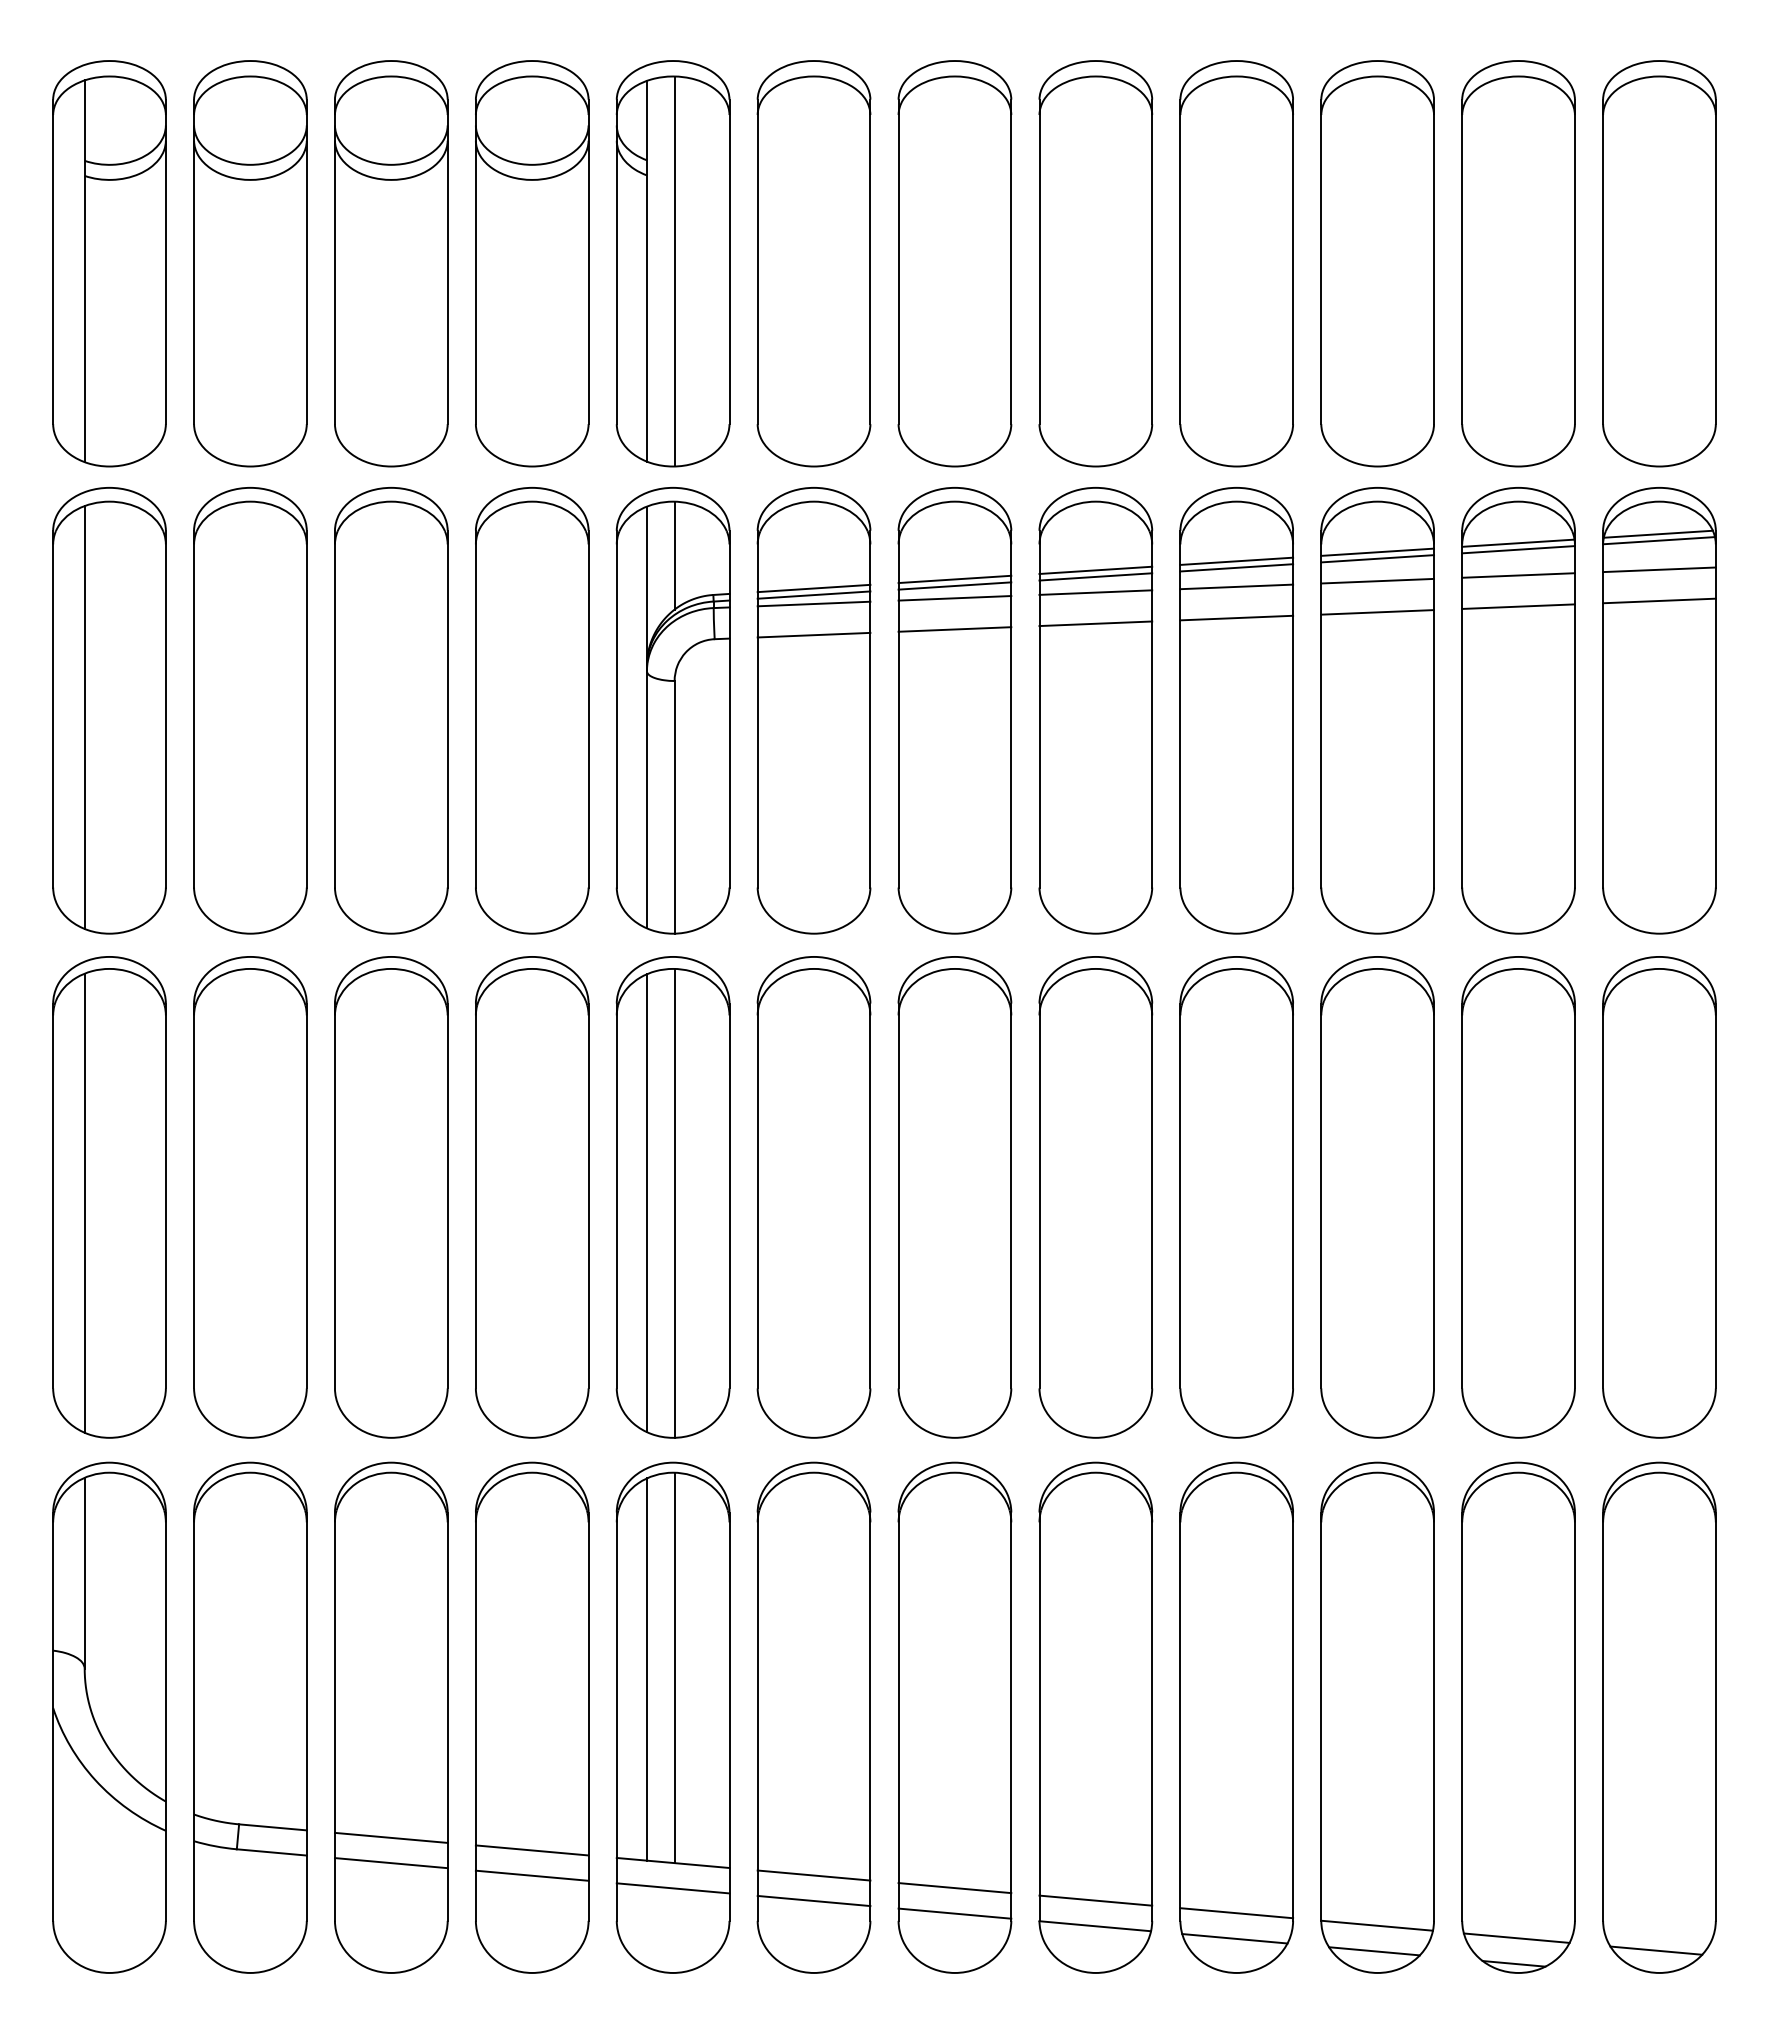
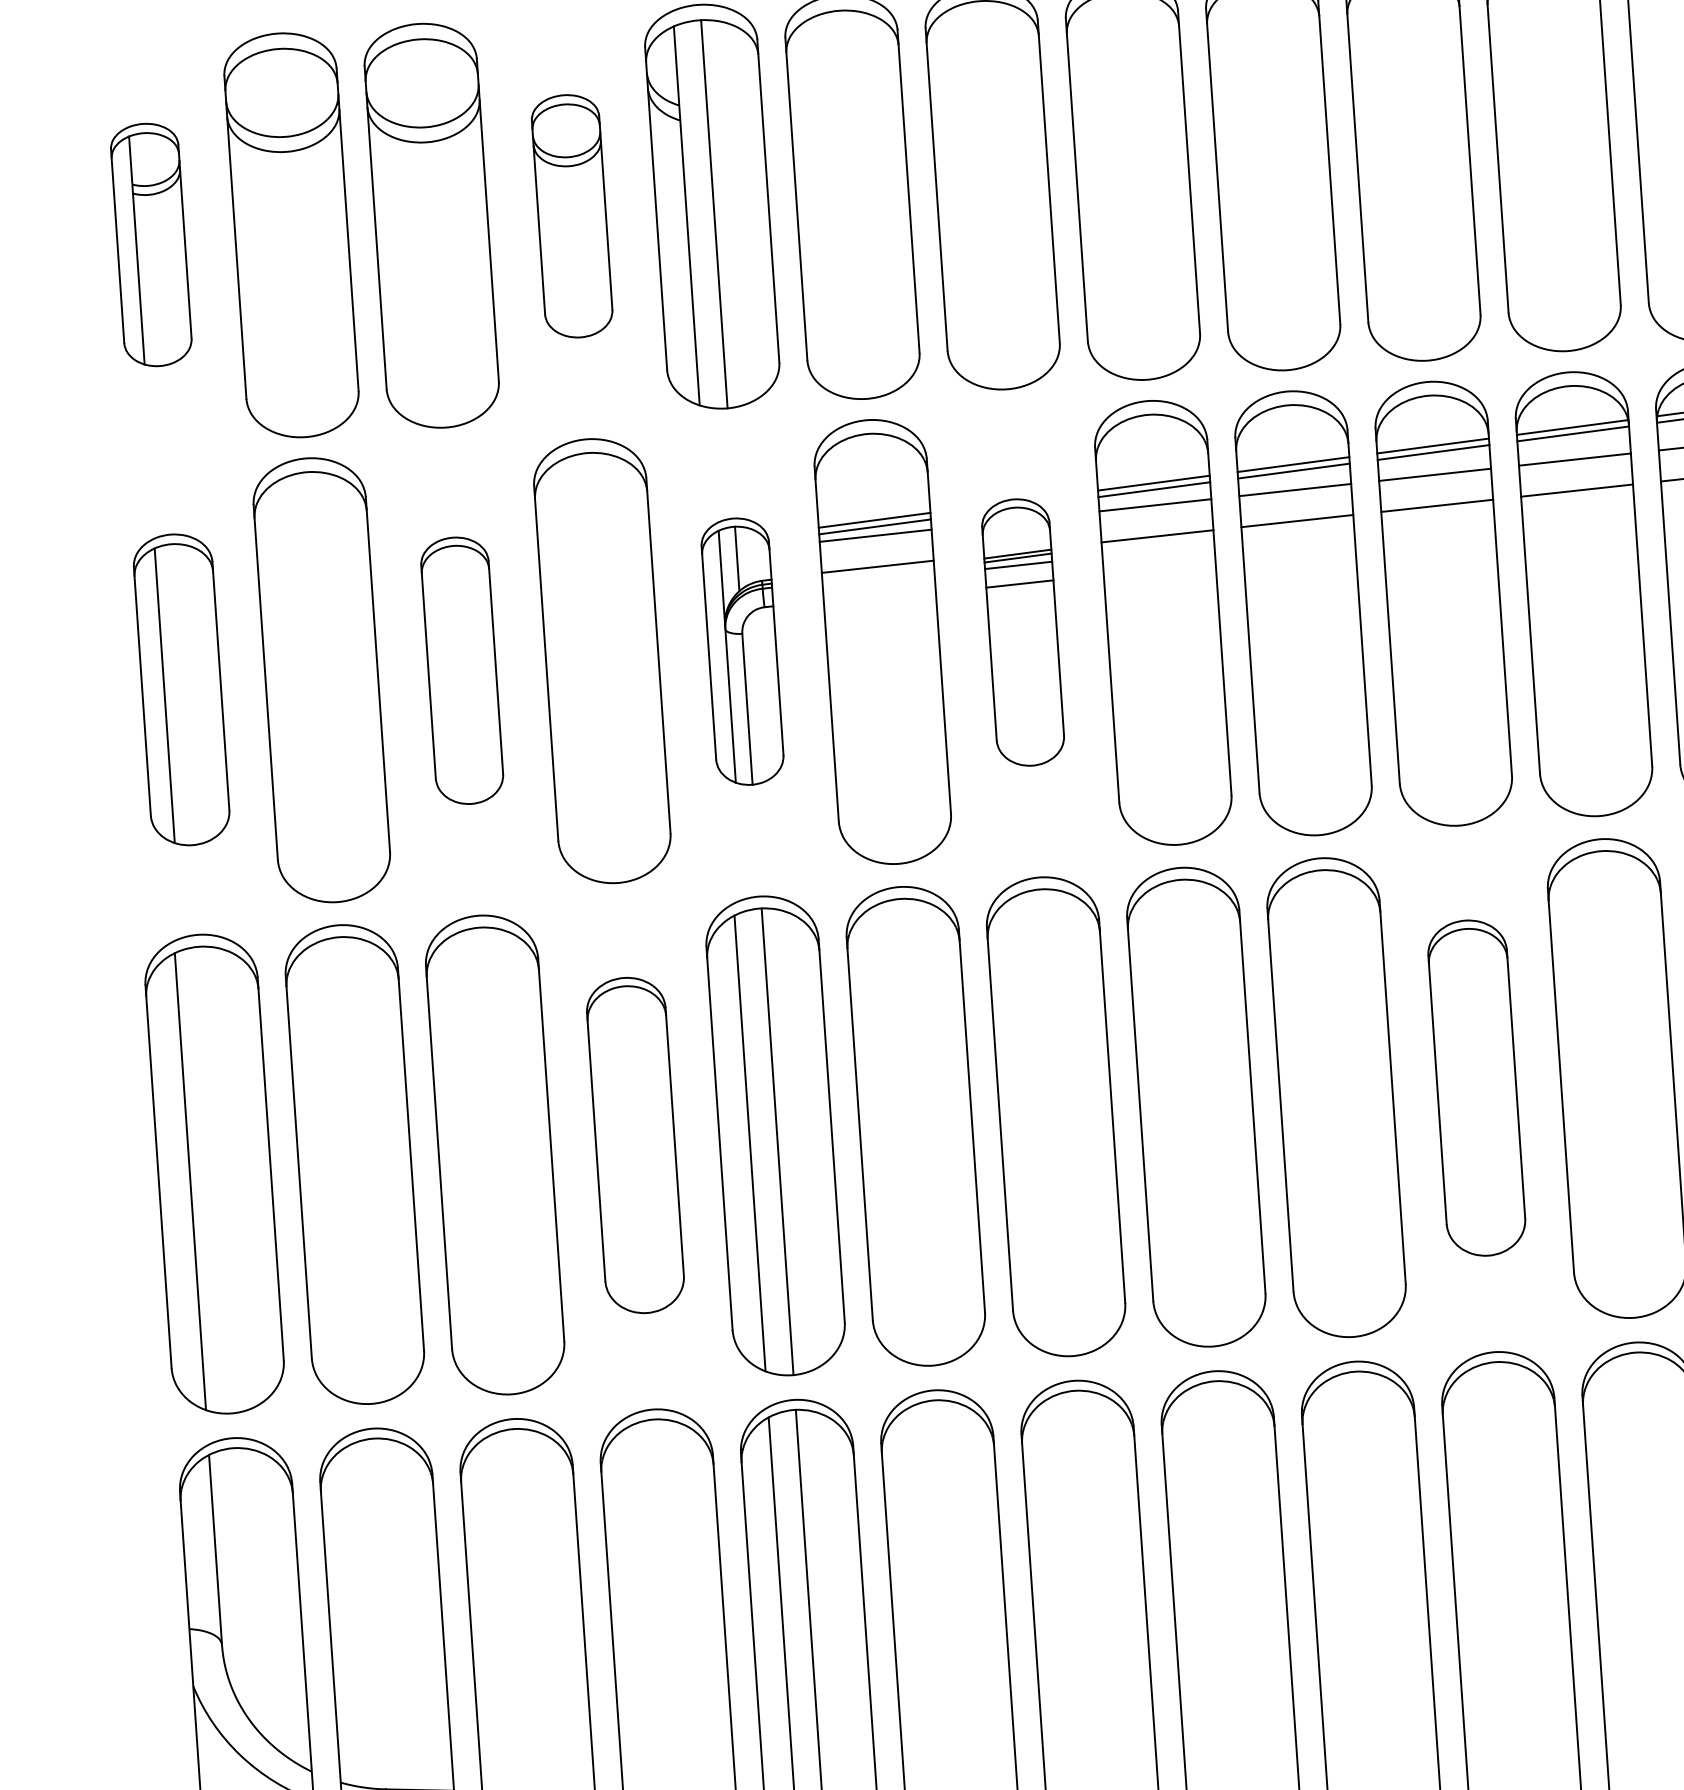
part: (109, 263) -> (151, 244), size x0.6
part: (532, 263) -> (572, 215), size x0.6
part: (109, 710) -> (181, 689), size x0.7
part: (391, 710) -> (462, 670), size x0.6
part: (672, 710) -> (742, 651), size x0.6
part: (954, 710) -> (1022, 632), size x0.6
part: (532, 1197) -> (635, 1145), size x0.7
part: (1377, 1197) -> (1476, 1088), size x0.7

